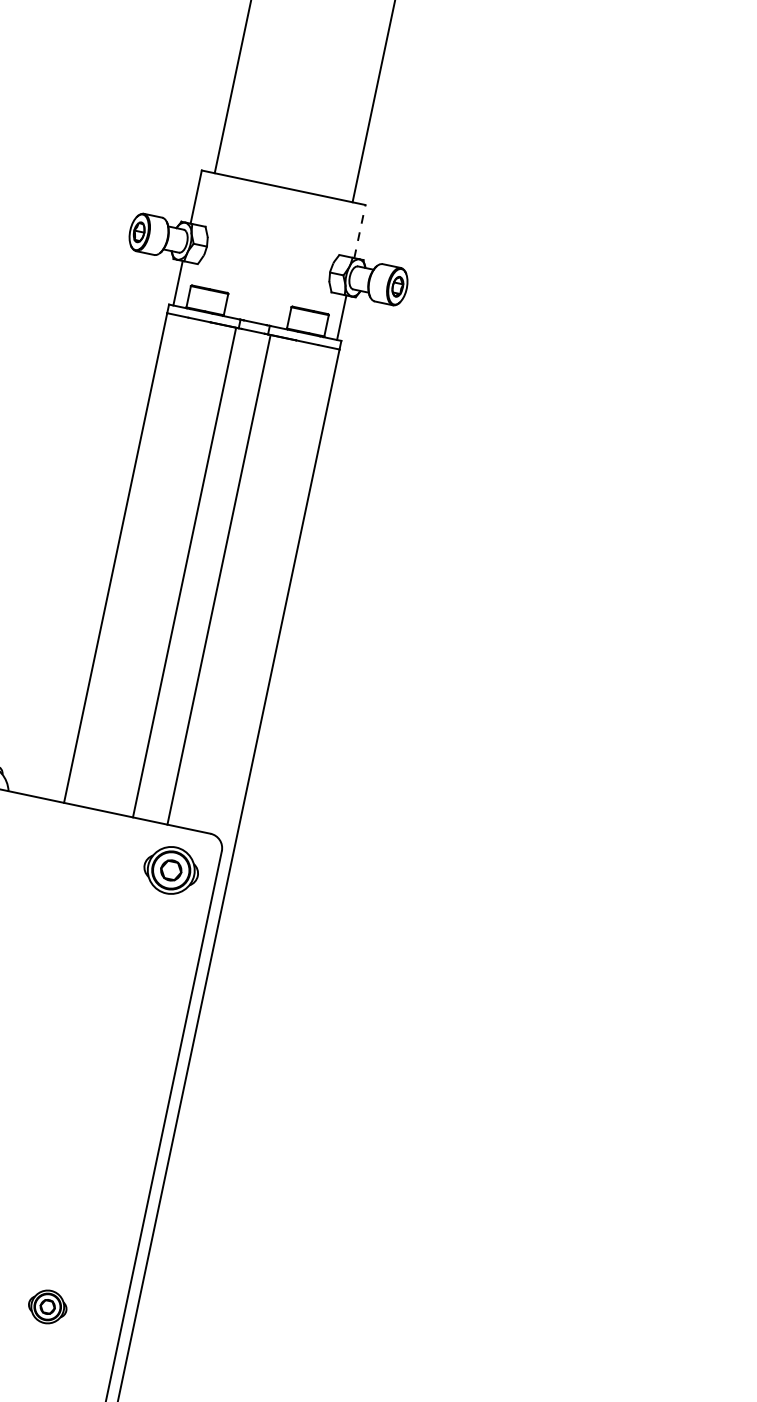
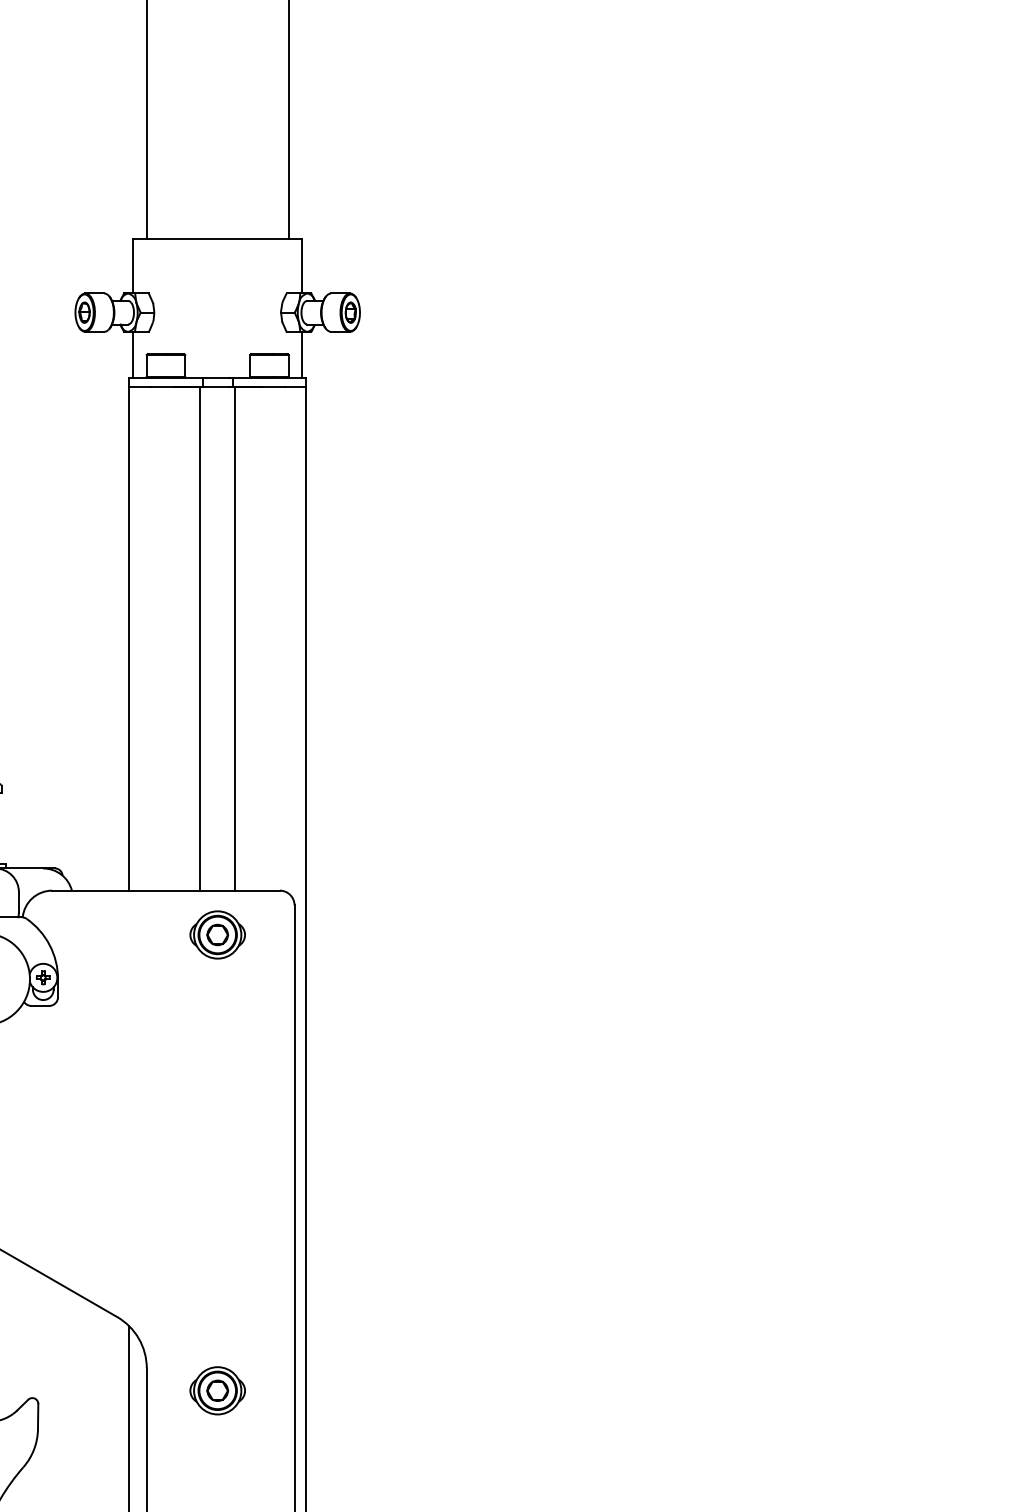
line: (359, 230) -> (301, 265), dashed -> solid
part: (171, 869) -> (217, 934), moved
part: (47, 1306) -> (217, 1390), size x1.43

